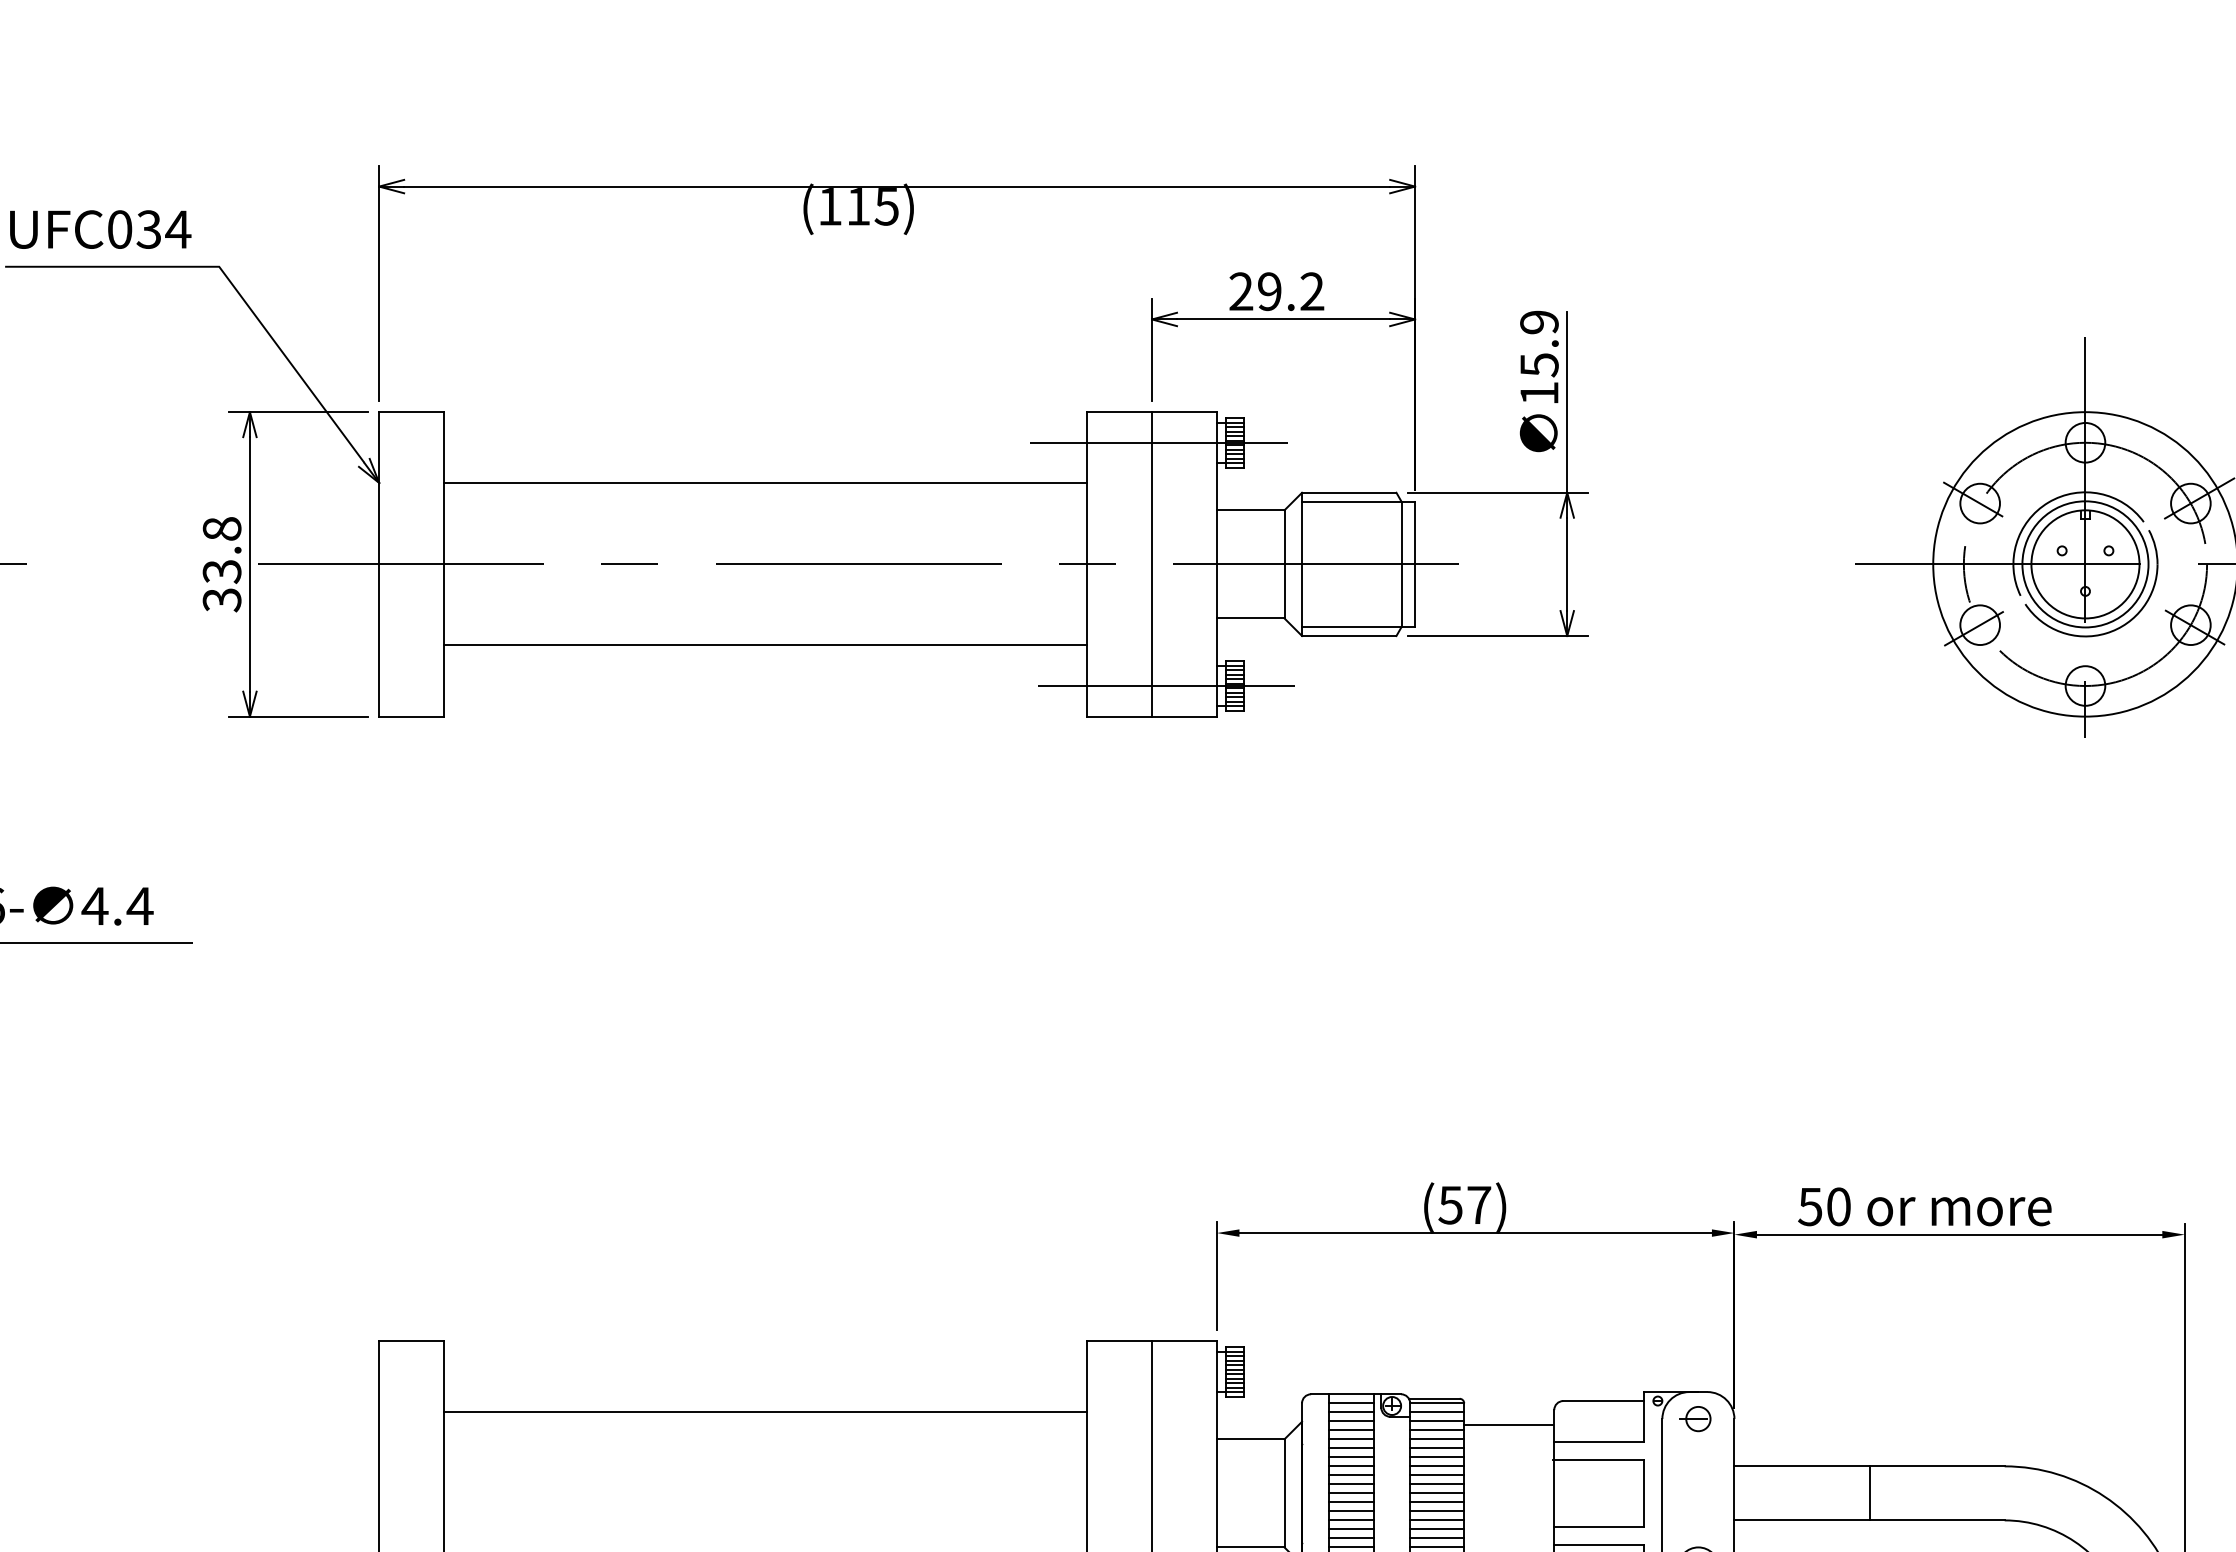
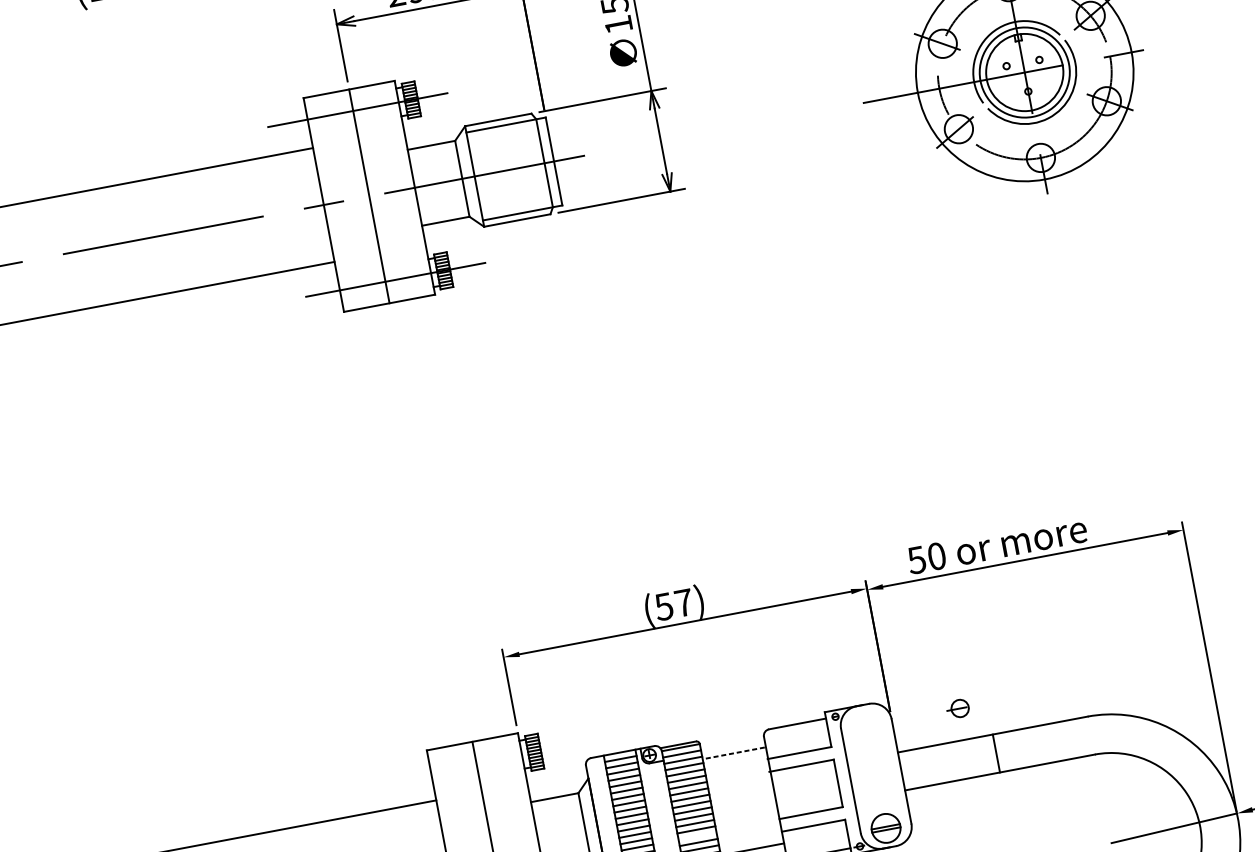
part: (1695, 1419) -> (958, 709), moved
line: (1507, 1424) -> (733, 753), solid -> dashed
line: (1437, 1529) -> (697, 836), removed

